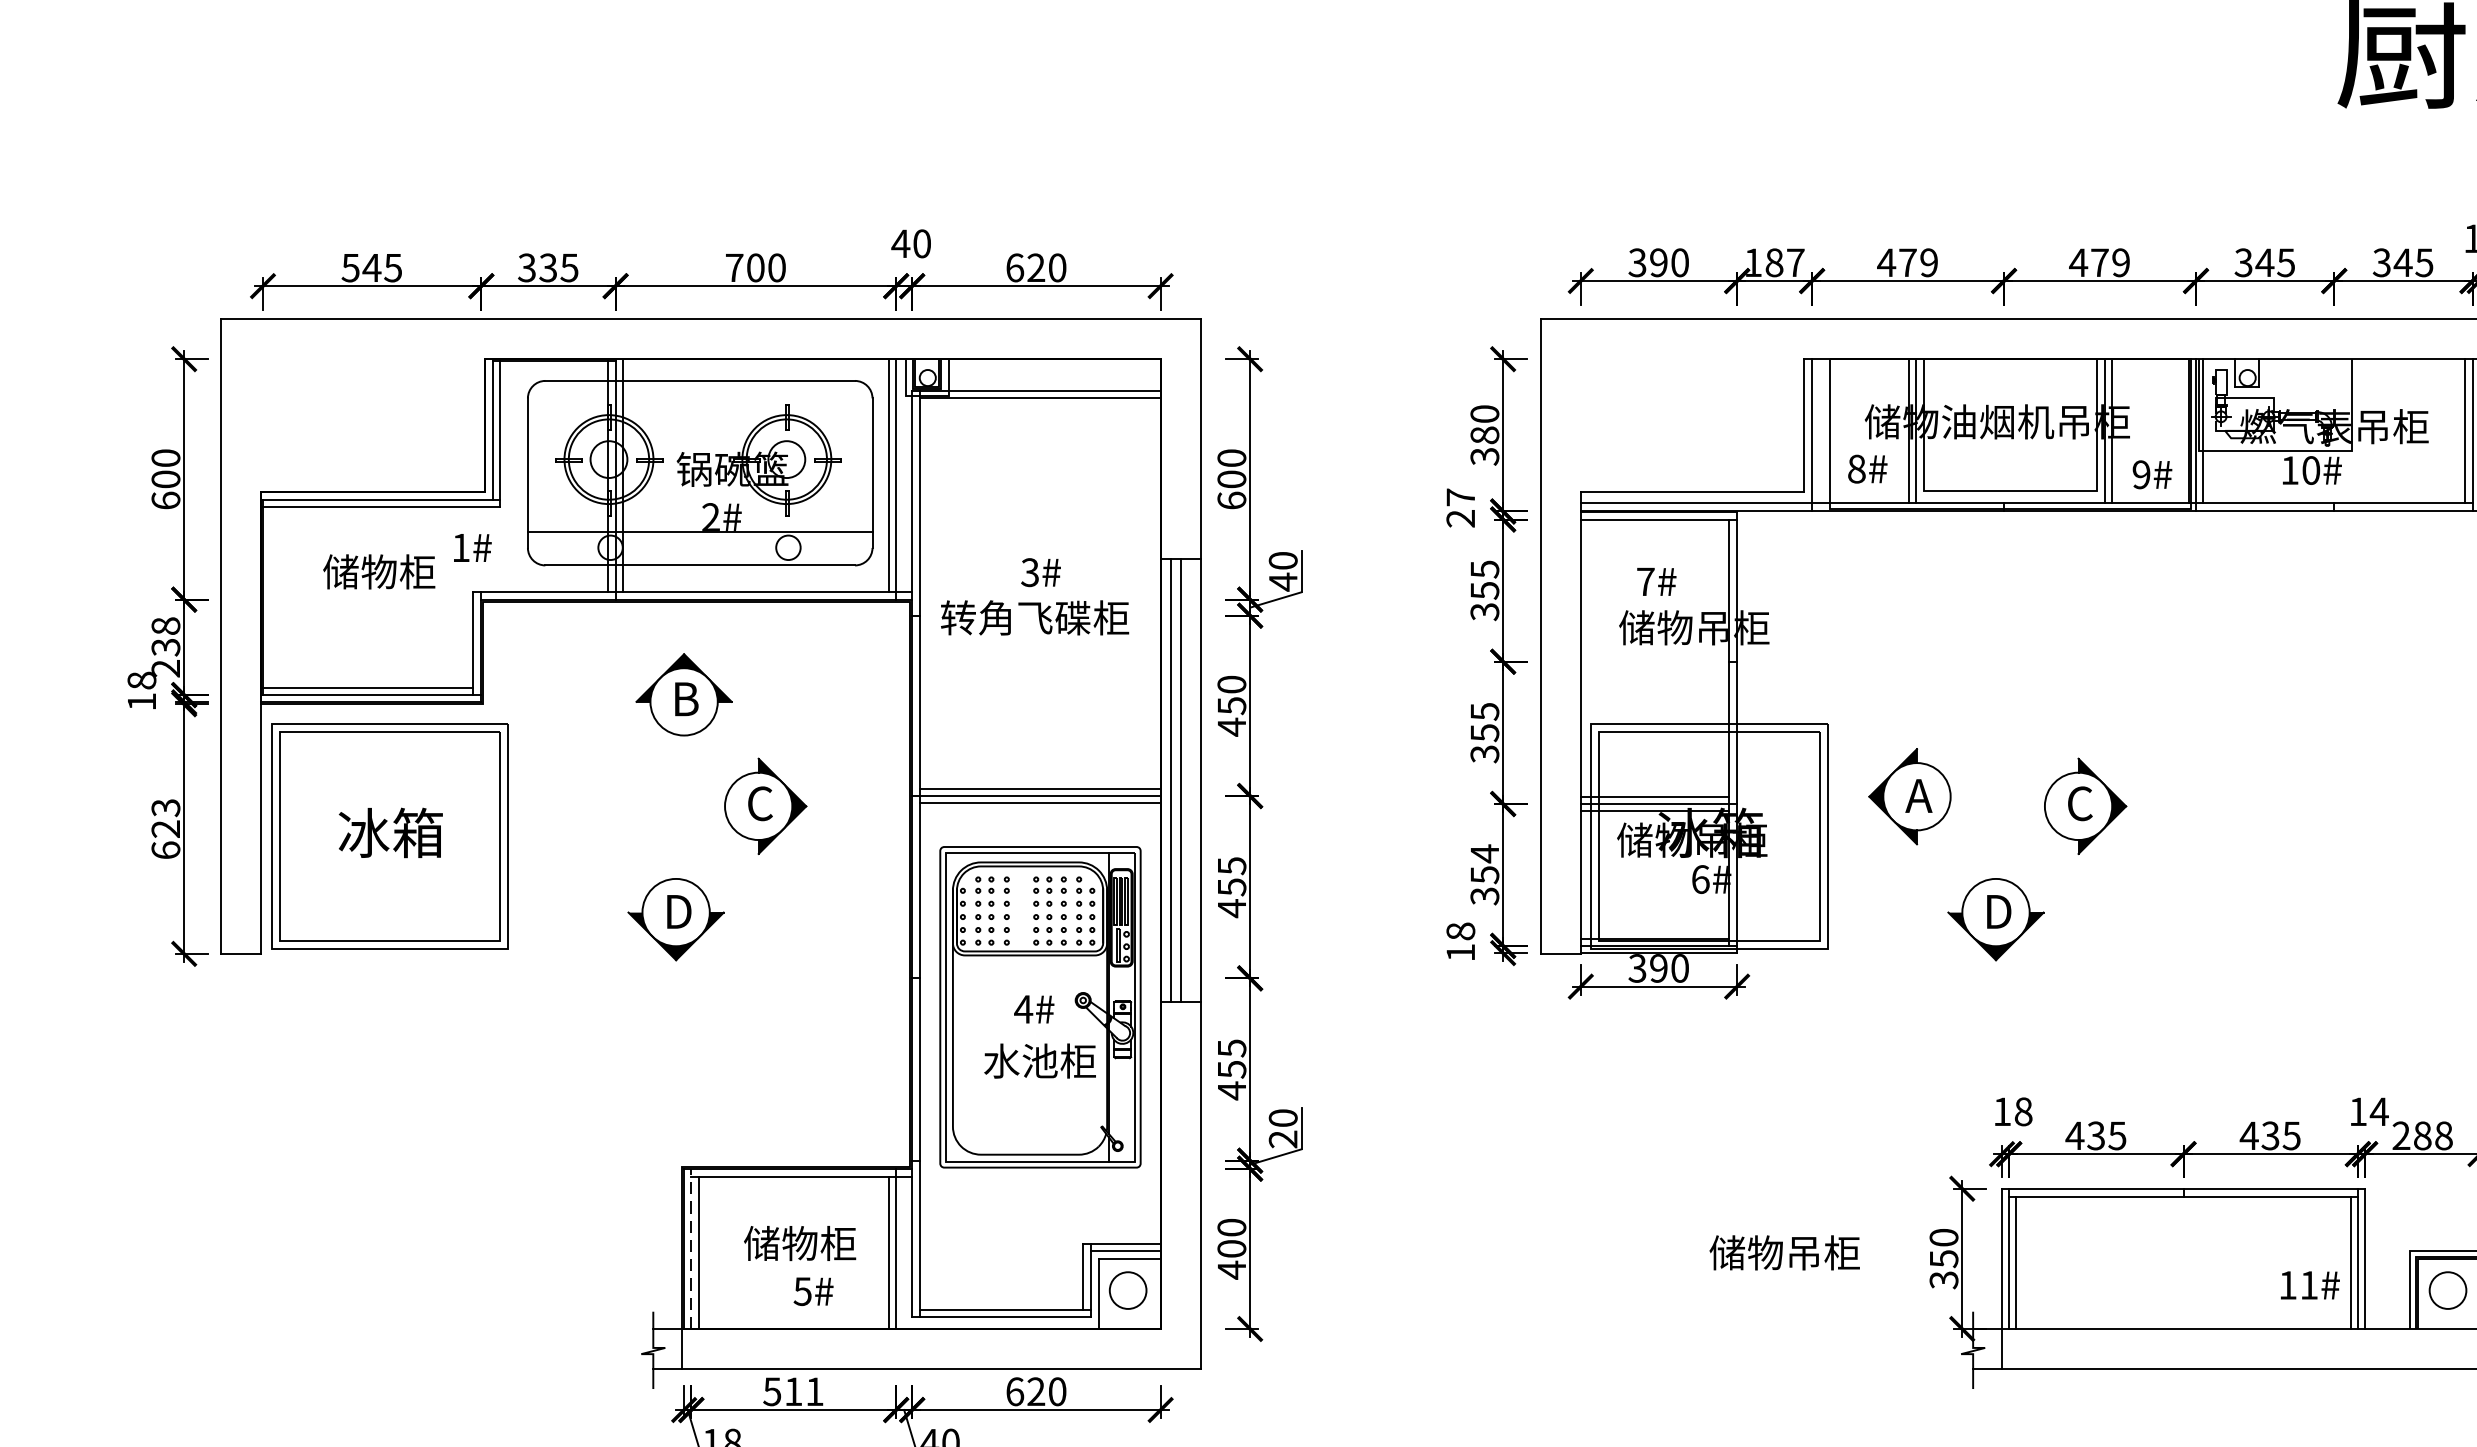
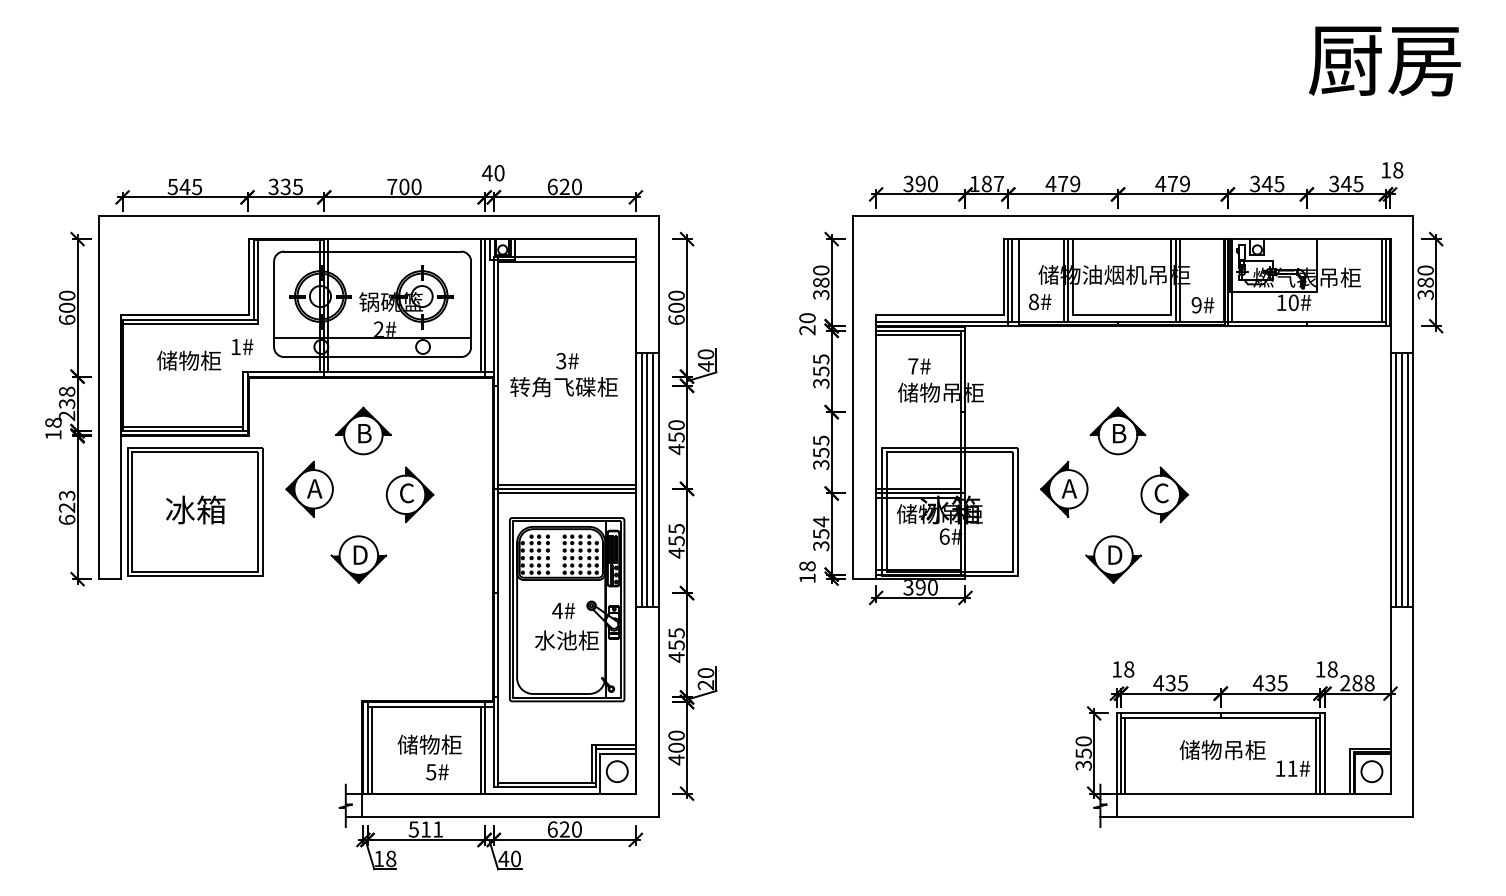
line: (1819, 431) -> (1012, 280), added
text: (1460, 497) -> (807, 318), 27 -> 20
line: (1654, 525) -> (918, 334), added
part: (2003, 693) -> (1117, 430), added
line: (1191, 779) -> (653, 479), added
part: (589, 797) -> (309, 489), added
text: (2379, 1111) -> (1332, 669), 14 -> 18
line: (691, 1248) -> (367, 747), dashed -> solid
text: (1784, 1253) -> (1222, 750), moved

